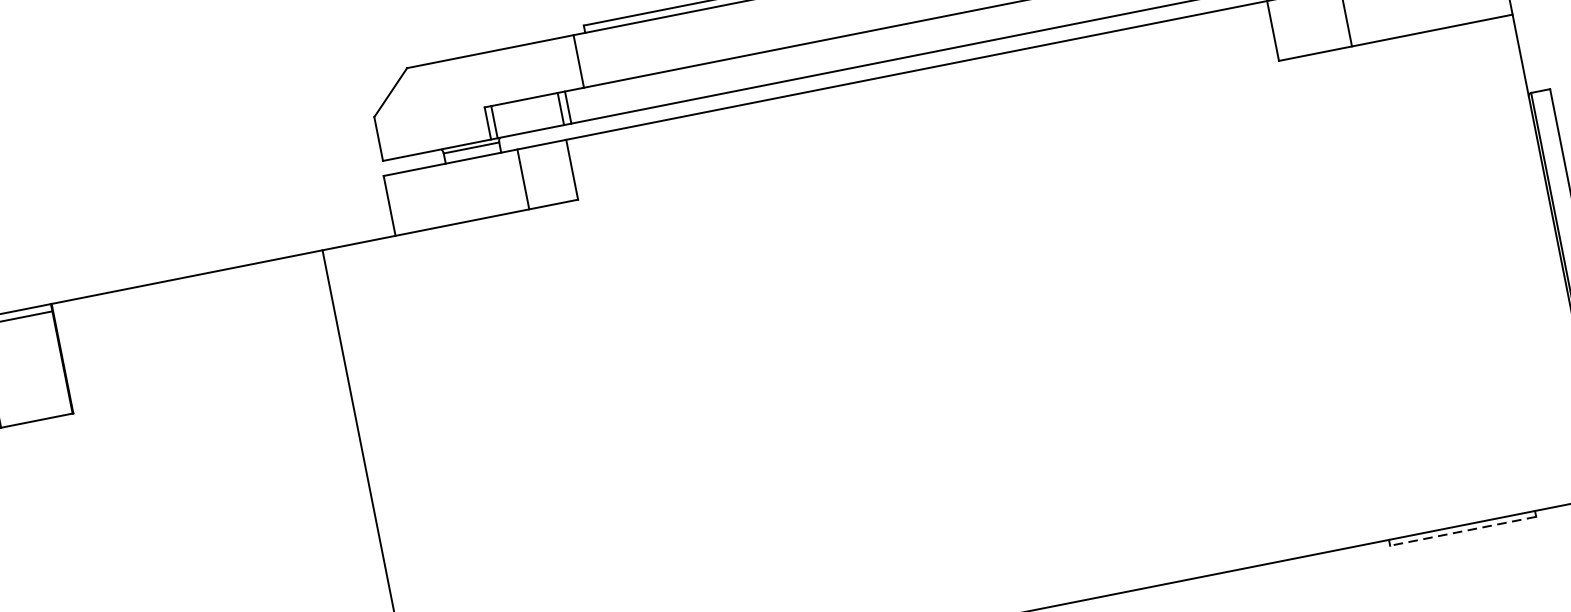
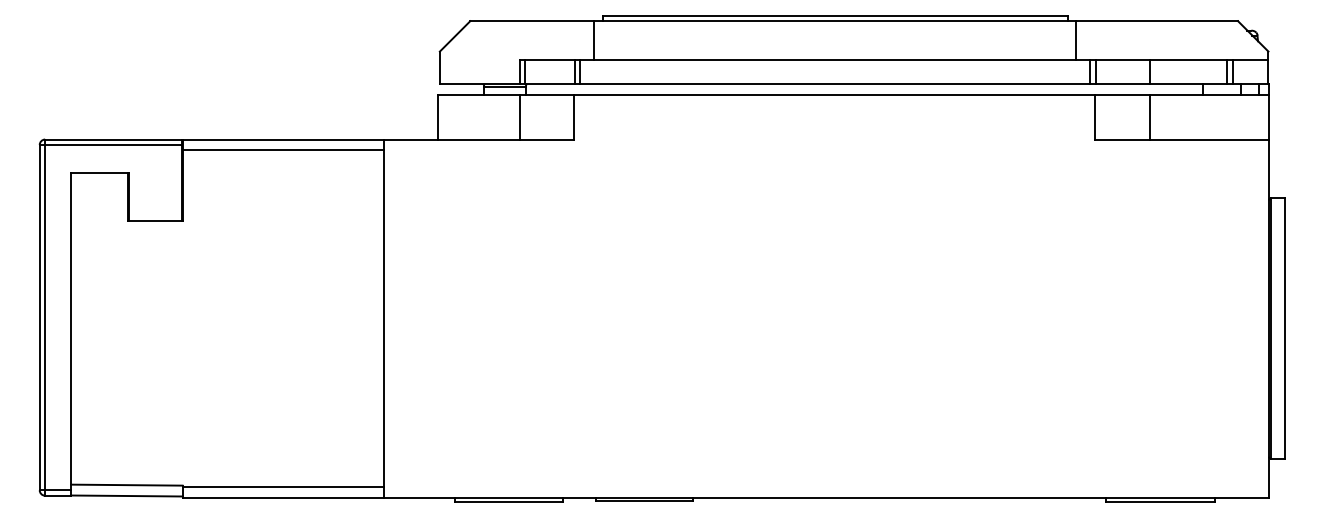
line: (523, 179) -> (519, 117), moved
line: (189, 292) -> (282, 150), added
line: (1462, 531) -> (1159, 502), dashed -> solid

